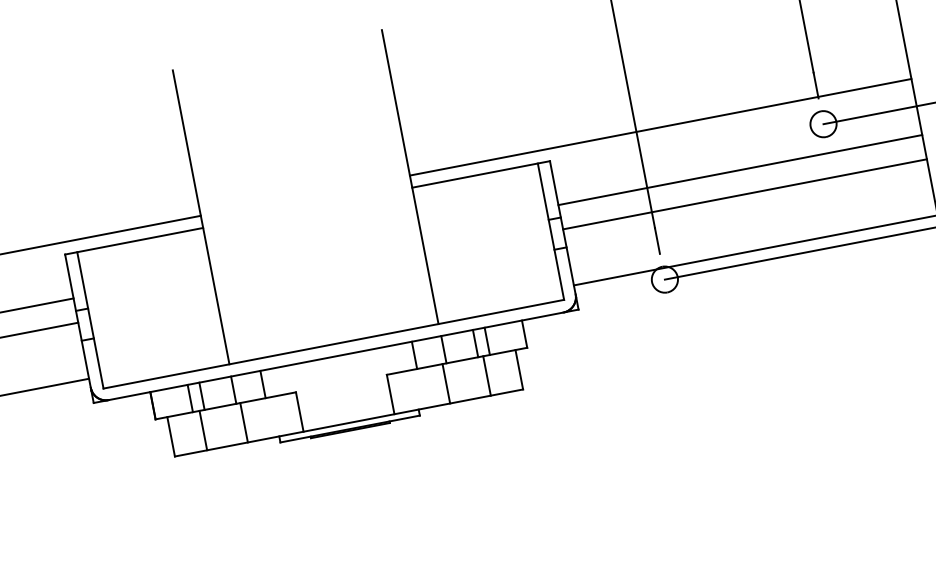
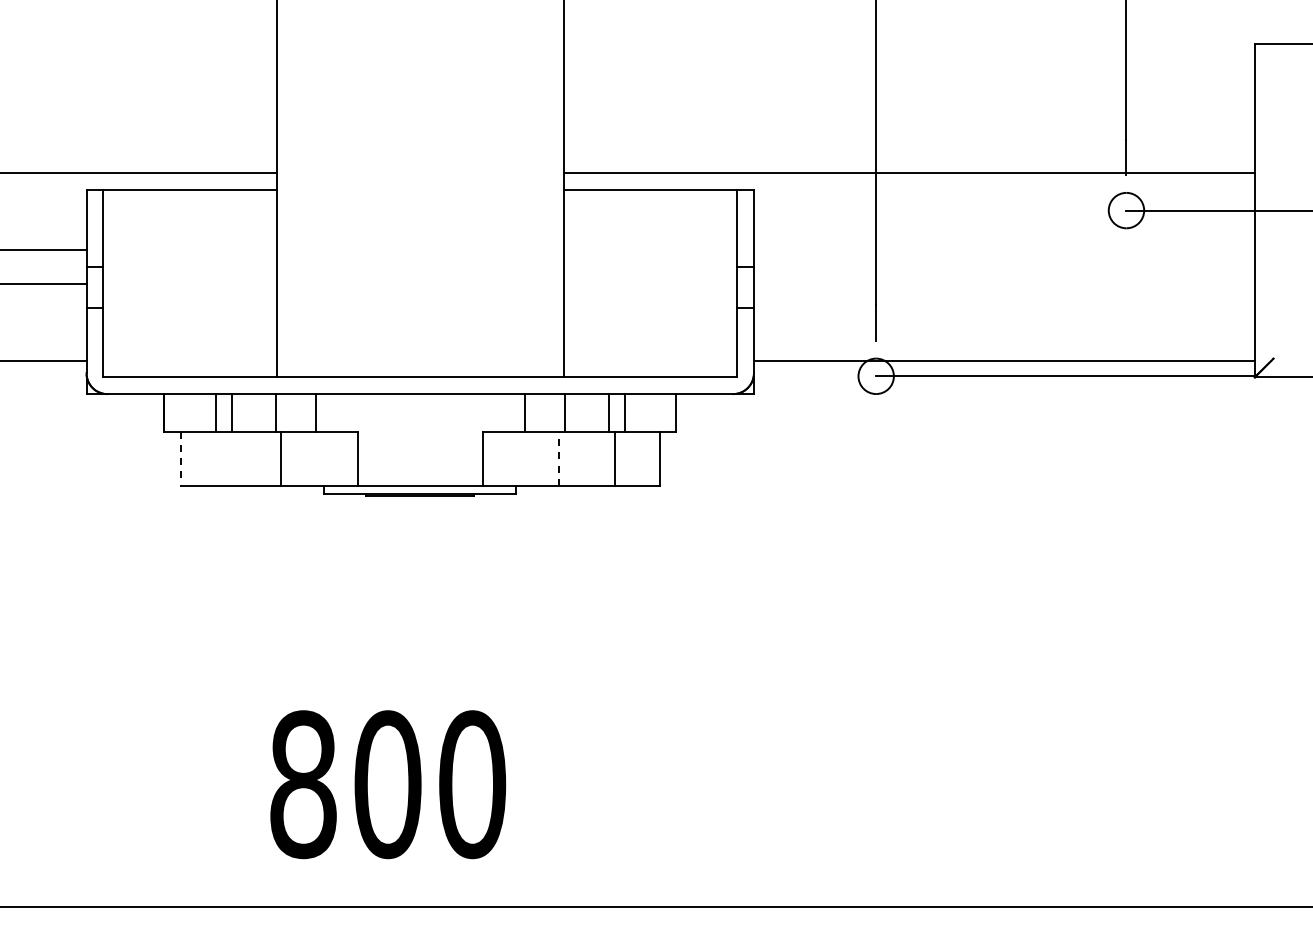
line: (739, 170) -> (1003, 250), removed
line: (744, 194) -> (1003, 283), removed
line: (446, 383) -> (559, 458), solid -> dashed
line: (203, 430) -> (225, 458), removed
line: (171, 437) -> (180, 459), solid -> dashed

